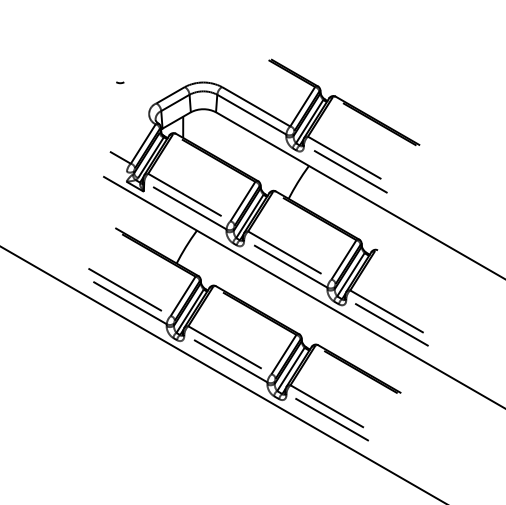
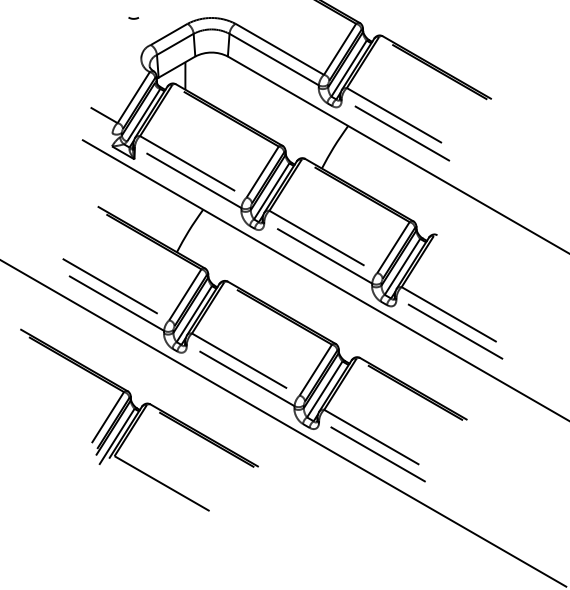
curve: (120, 82) -> (133, 17), moved
part: (147, 392) -> (139, 419), added

